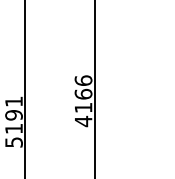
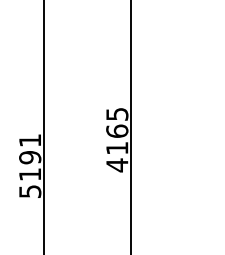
text: (83, 80) -> (117, 113), 4166 -> 4165

